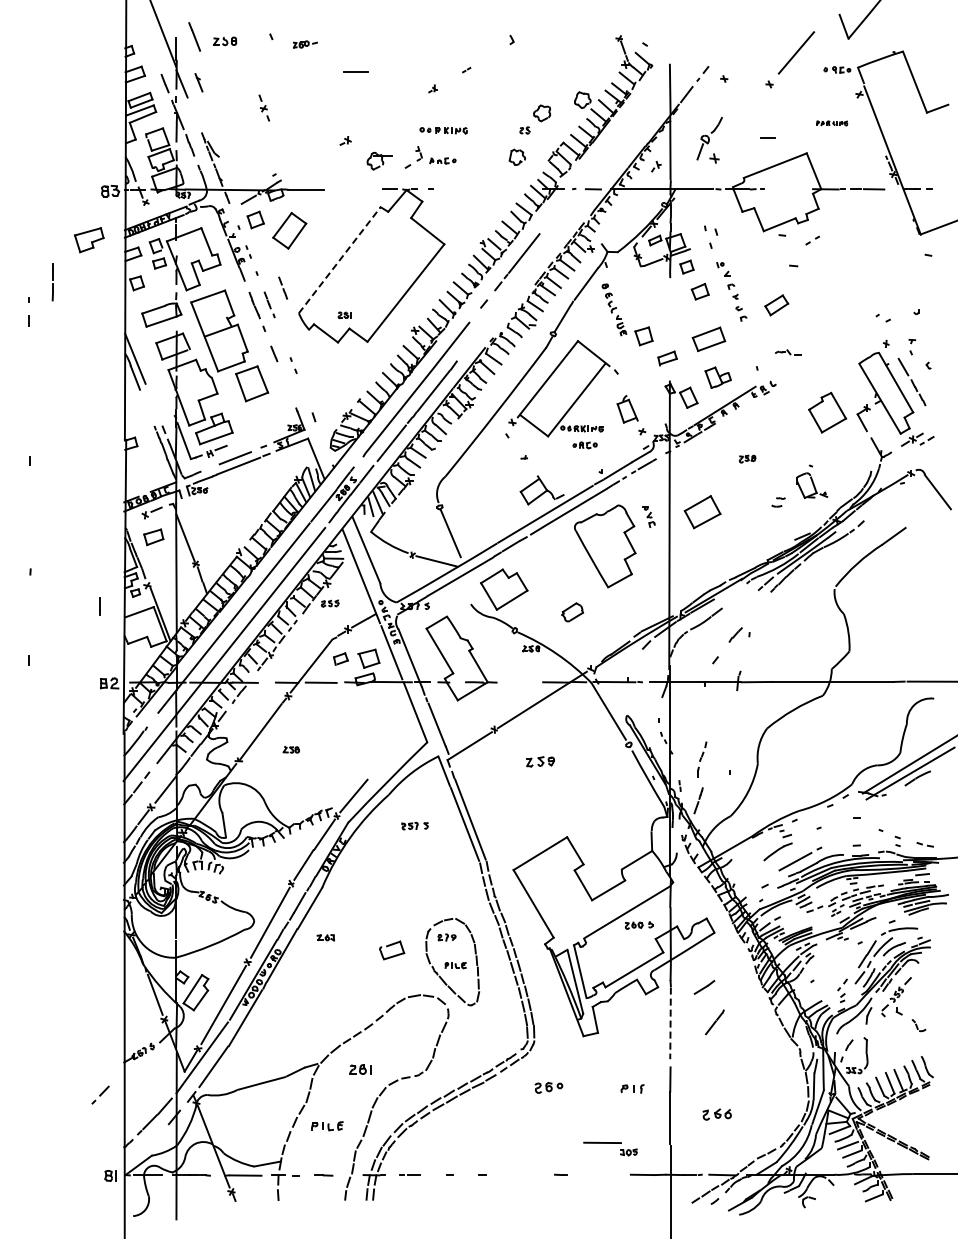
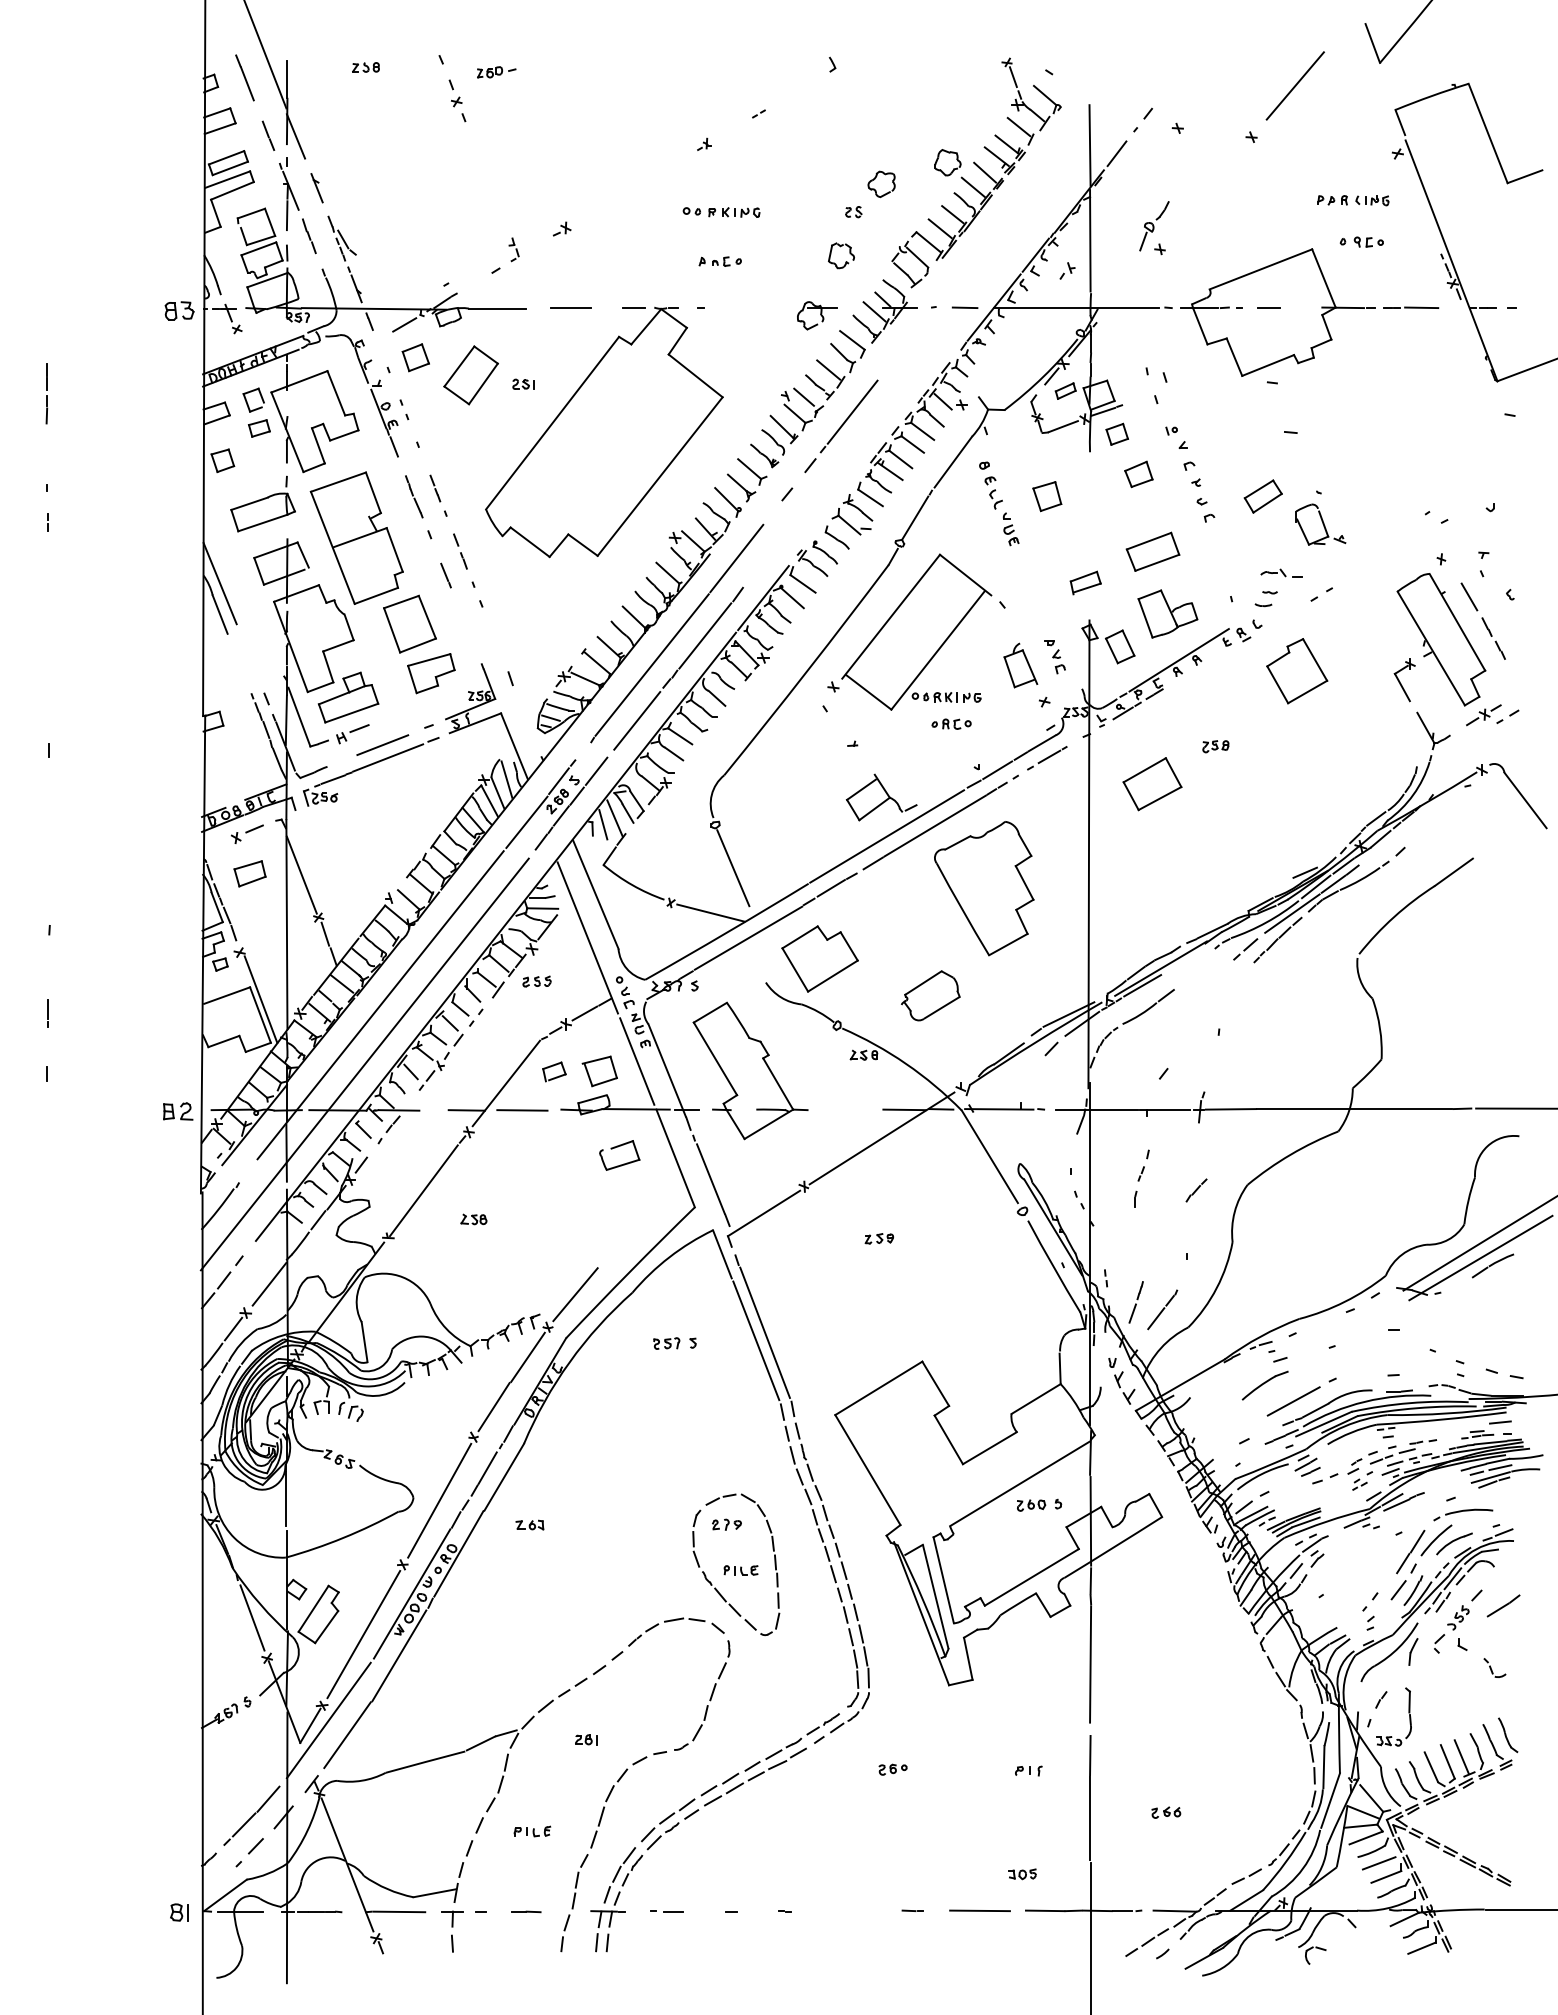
line: (194, 36) -> (244, 77), moved
part: (224, 41) -> (365, 67), size x0.71
part: (837, 69) -> (1362, 241), moved
line: (355, 71) -> (569, 306), moved
part: (198, 82) -> (316, 187), moved
part: (264, 107) -> (457, 99), moved
part: (831, 123) -> (1352, 200), size x1.43
line: (767, 137) -> (1267, 306), moved
part: (709, 140) -> (1153, 228), size x0.71
part: (413, 157) -> (504, 256), moved
part: (379, 160) -> (817, 314), moved
part: (89, 240) -> (431, 674), moved
part: (812, 240) -> (1321, 594), moved
line: (339, 260) -> (552, 423), dashed -> solid
line: (52, 283) -> (46, 395), moved
line: (282, 288) -> (459, 552), moved
part: (344, 315) -> (522, 384), moved
part: (643, 336) -> (1046, 496), moved
part: (718, 377) -> (1168, 613), size x1.43
part: (827, 412) -> (1297, 670), moved
part: (812, 481) -> (1321, 517), moved
part: (778, 502) -> (1266, 599), moved
part: (702, 512) -> (1152, 784), moved
part: (648, 516) -> (1054, 656), moved
line: (99, 606) -> (47, 1014), moved
part: (572, 612) -> (931, 996), size x1.67
line: (735, 634) -> (1196, 1189), moved
part: (702, 759) -> (1142, 1178), moved
part: (540, 761) -> (879, 1238), size x0.62
part: (925, 844) -> (1505, 1373), size x1.43
part: (392, 950) -> (620, 1155), moved
line: (704, 987) -> (1503, 1606), moved
line: (714, 1022) -> (1162, 1310), moved
line: (670, 1023) -> (1090, 1664), dashed -> solid
part: (360, 1069) -> (586, 1739), size x0.62
part: (549, 1088) -> (893, 1770), size x0.62
part: (632, 1088) -> (1028, 1770), size x0.71
line: (100, 1094) -> (249, 1851), moved
part: (716, 1114) -> (1165, 1812), size x0.62
part: (327, 1125) -> (532, 1830), size x0.71
line: (602, 1142) -> (979, 1910), moved

